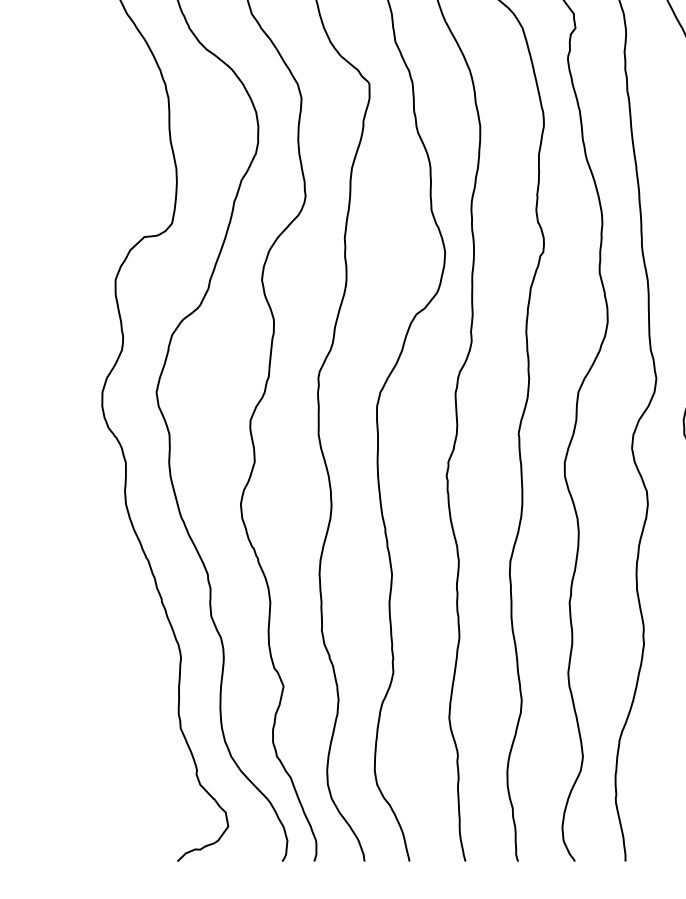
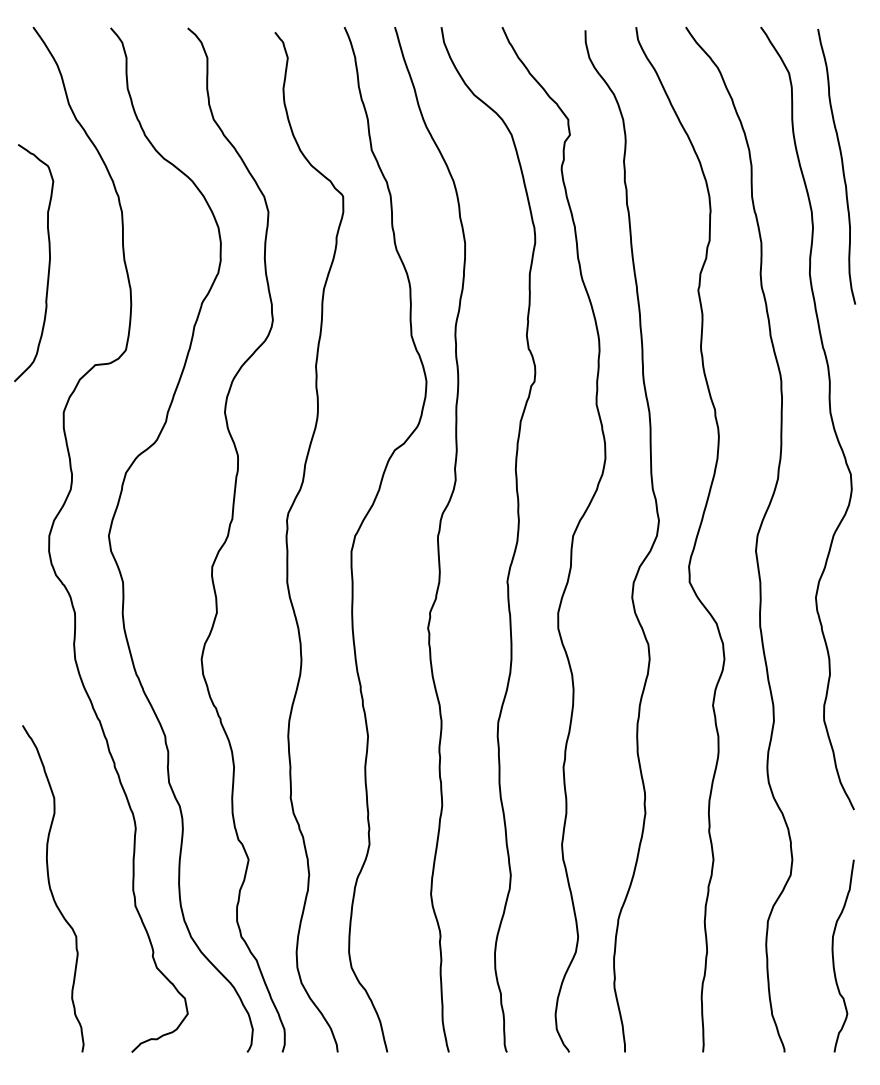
curve: (101, 144) -> (48, 263), added
curve: (104, 712) -> (51, 888), added

